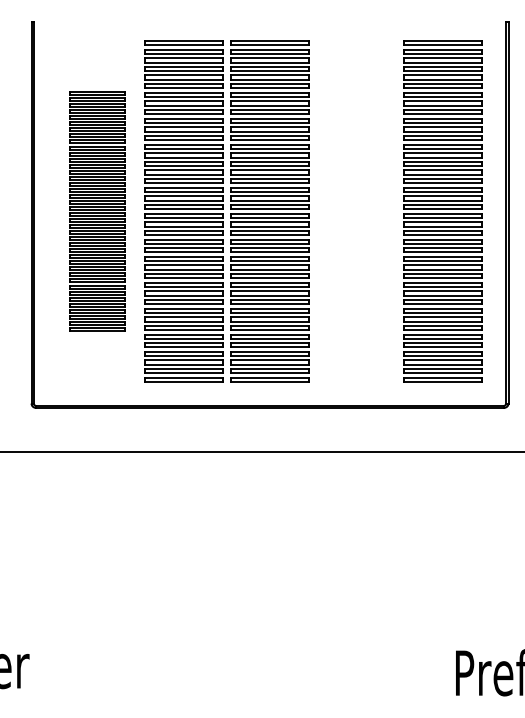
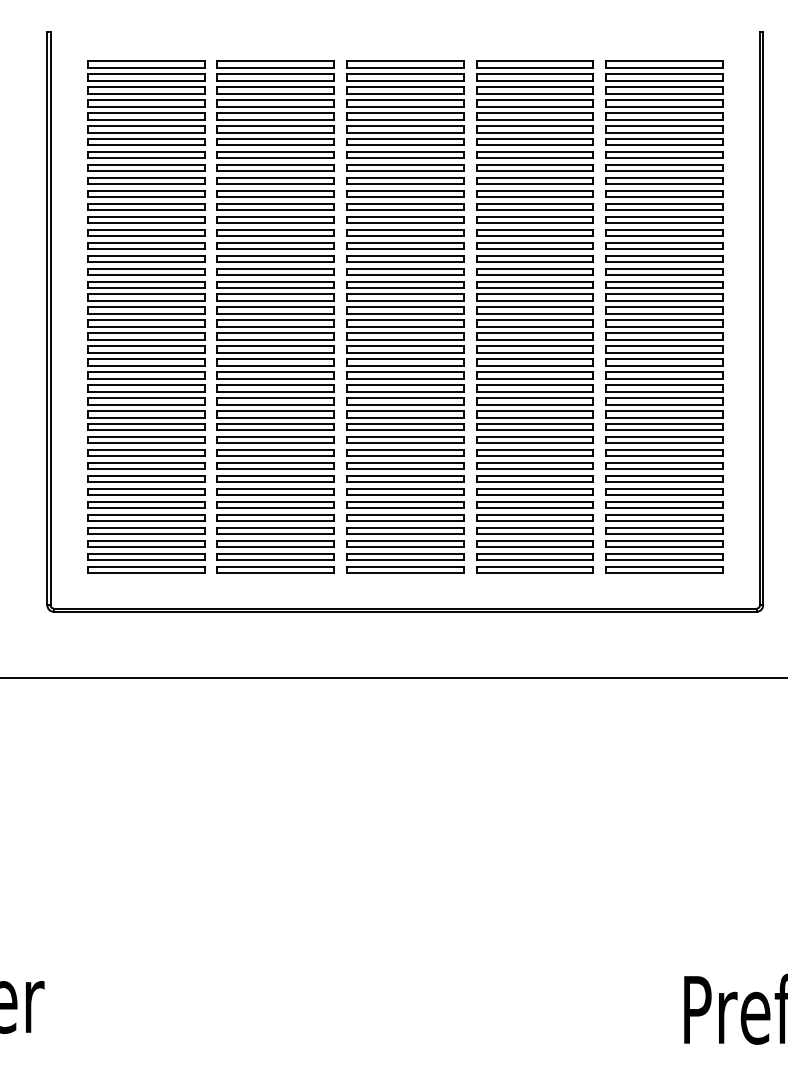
part: (97, 211) -> (146, 317), size x1.43
part: (356, 211) -> (535, 317), added

